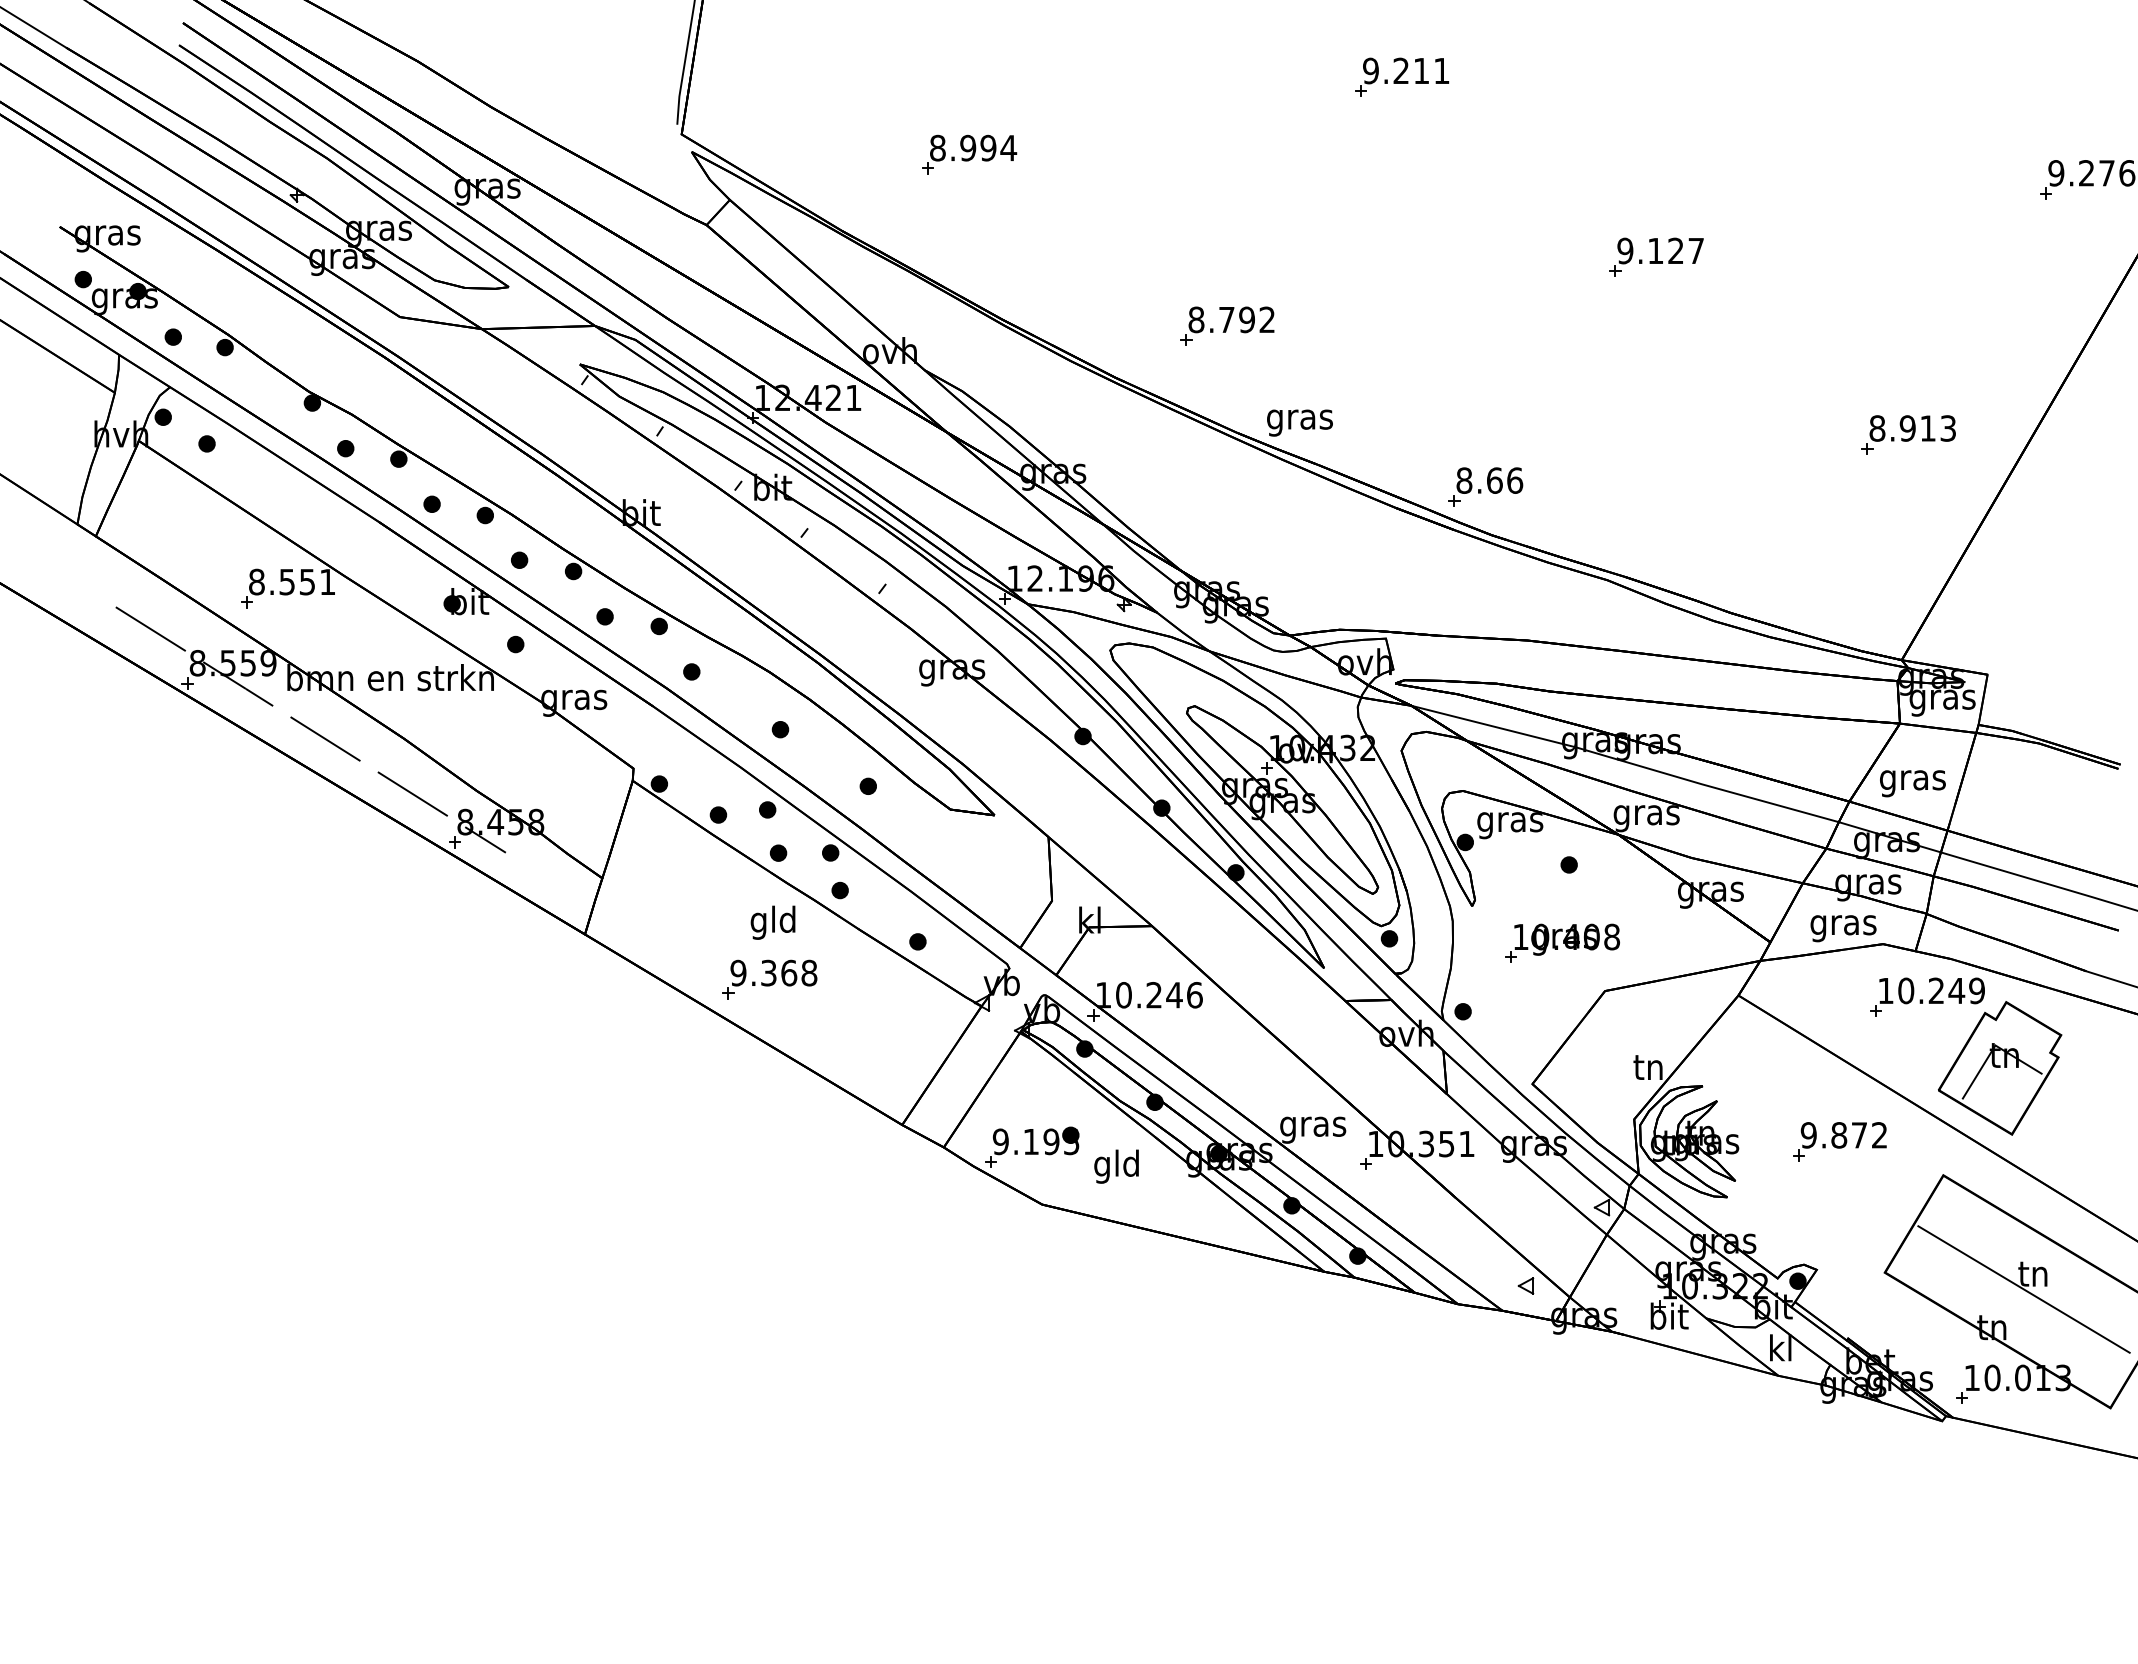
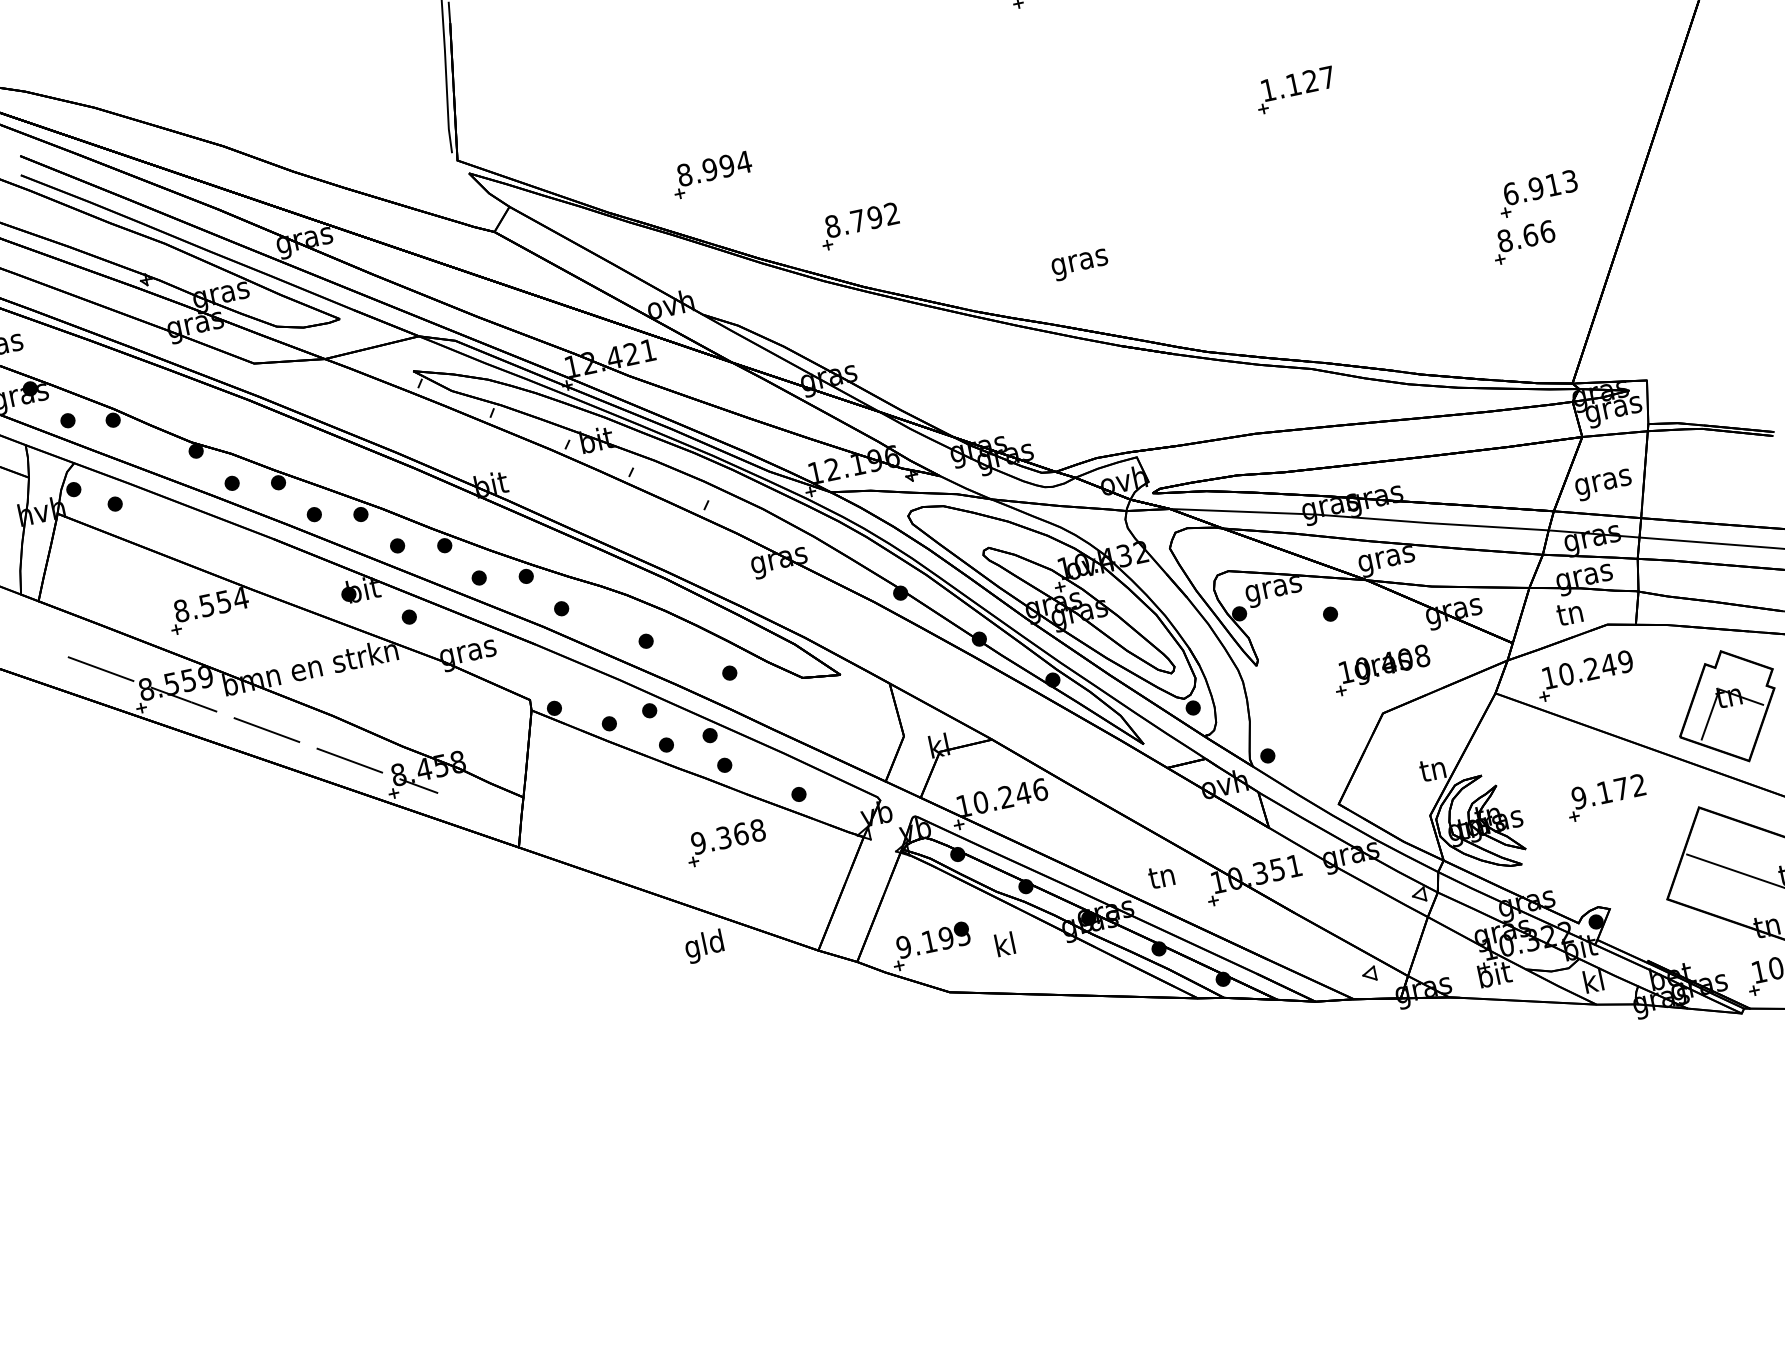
part: (969, 154) -> (712, 174), moved
text: (1625, 250) -> (1268, 89), 9.127 -> 1.127
part: (1227, 325) -> (859, 225), moved
text: (1299, 422) -> (1079, 264), moved
text: (1877, 428) -> (1510, 193), 8.913 -> 6.913
part: (1485, 486) -> (1523, 241), moved
text: (327, 581) -> (240, 597), 8.551 -> 8.554
text: (772, 922) -> (704, 946), moved
text: (1843, 926) -> (1571, 616), gras -> tn
part: (1562, 942) -> (1381, 669), moved
part: (769, 979) -> (725, 842), moved
part: (1927, 996) -> (1585, 675), moved
text: (1313, 1127) -> (1163, 879), gras -> tn
text: (1839, 1135) -> (1604, 792), 9.872 -> 9.172
text: (1116, 1166) -> (1005, 947), gld -> kl

